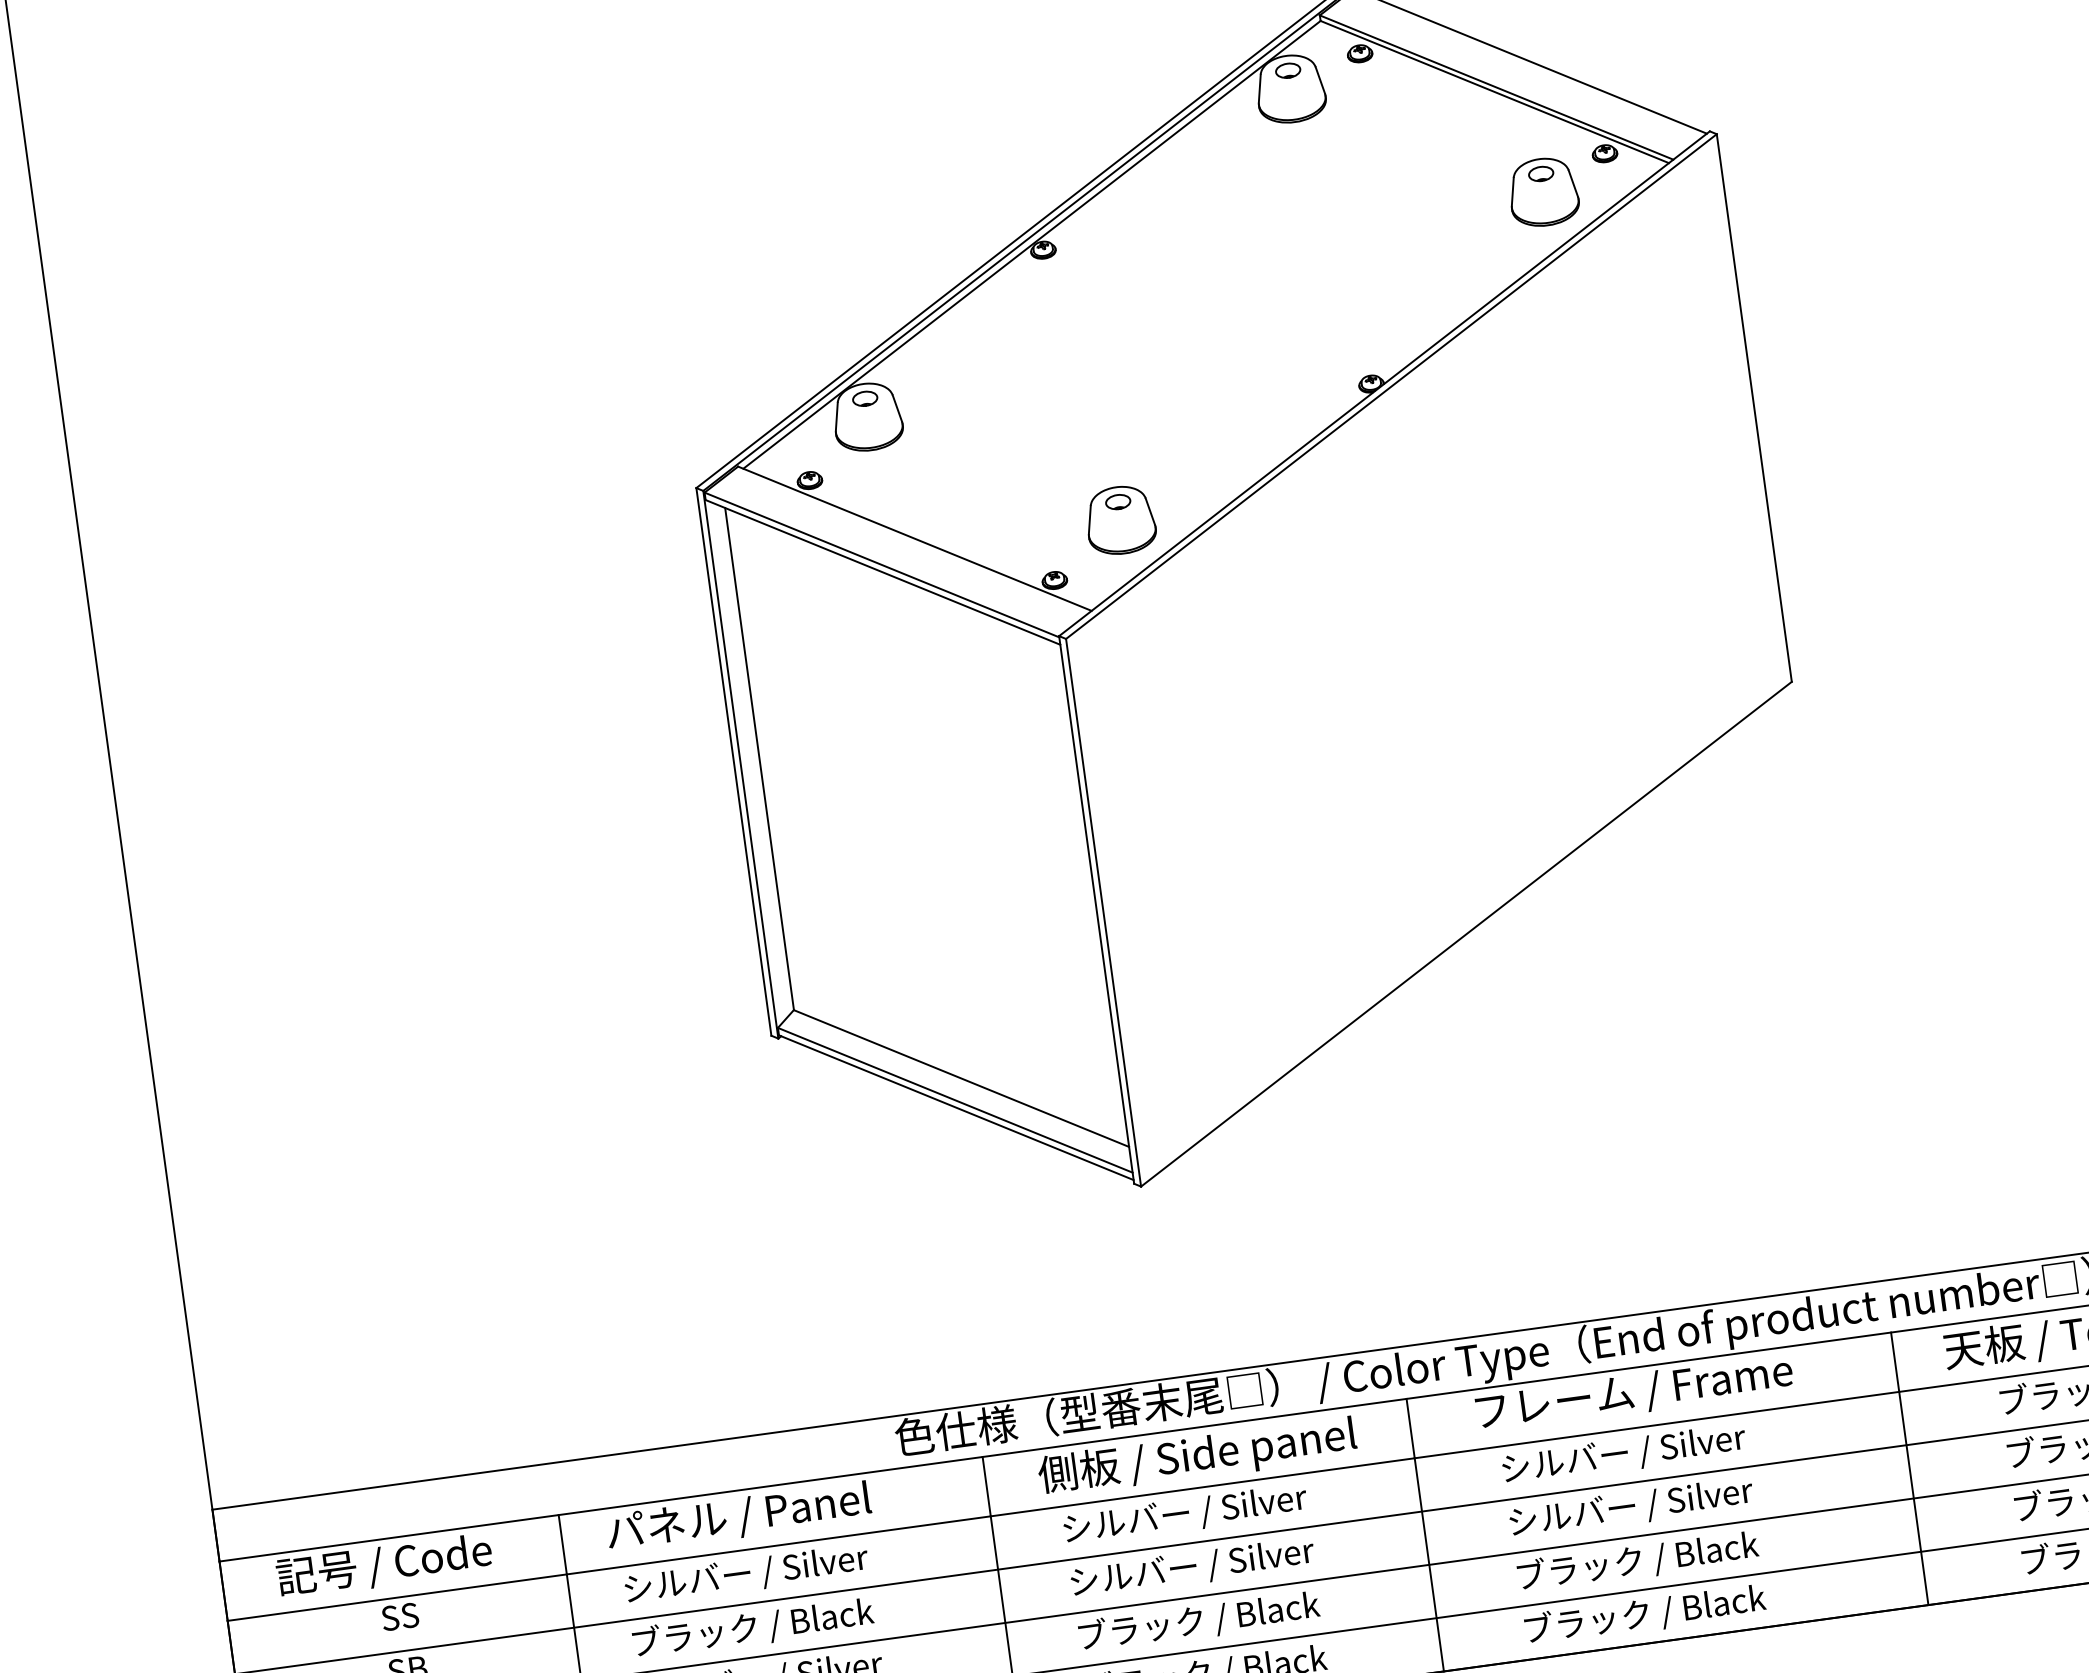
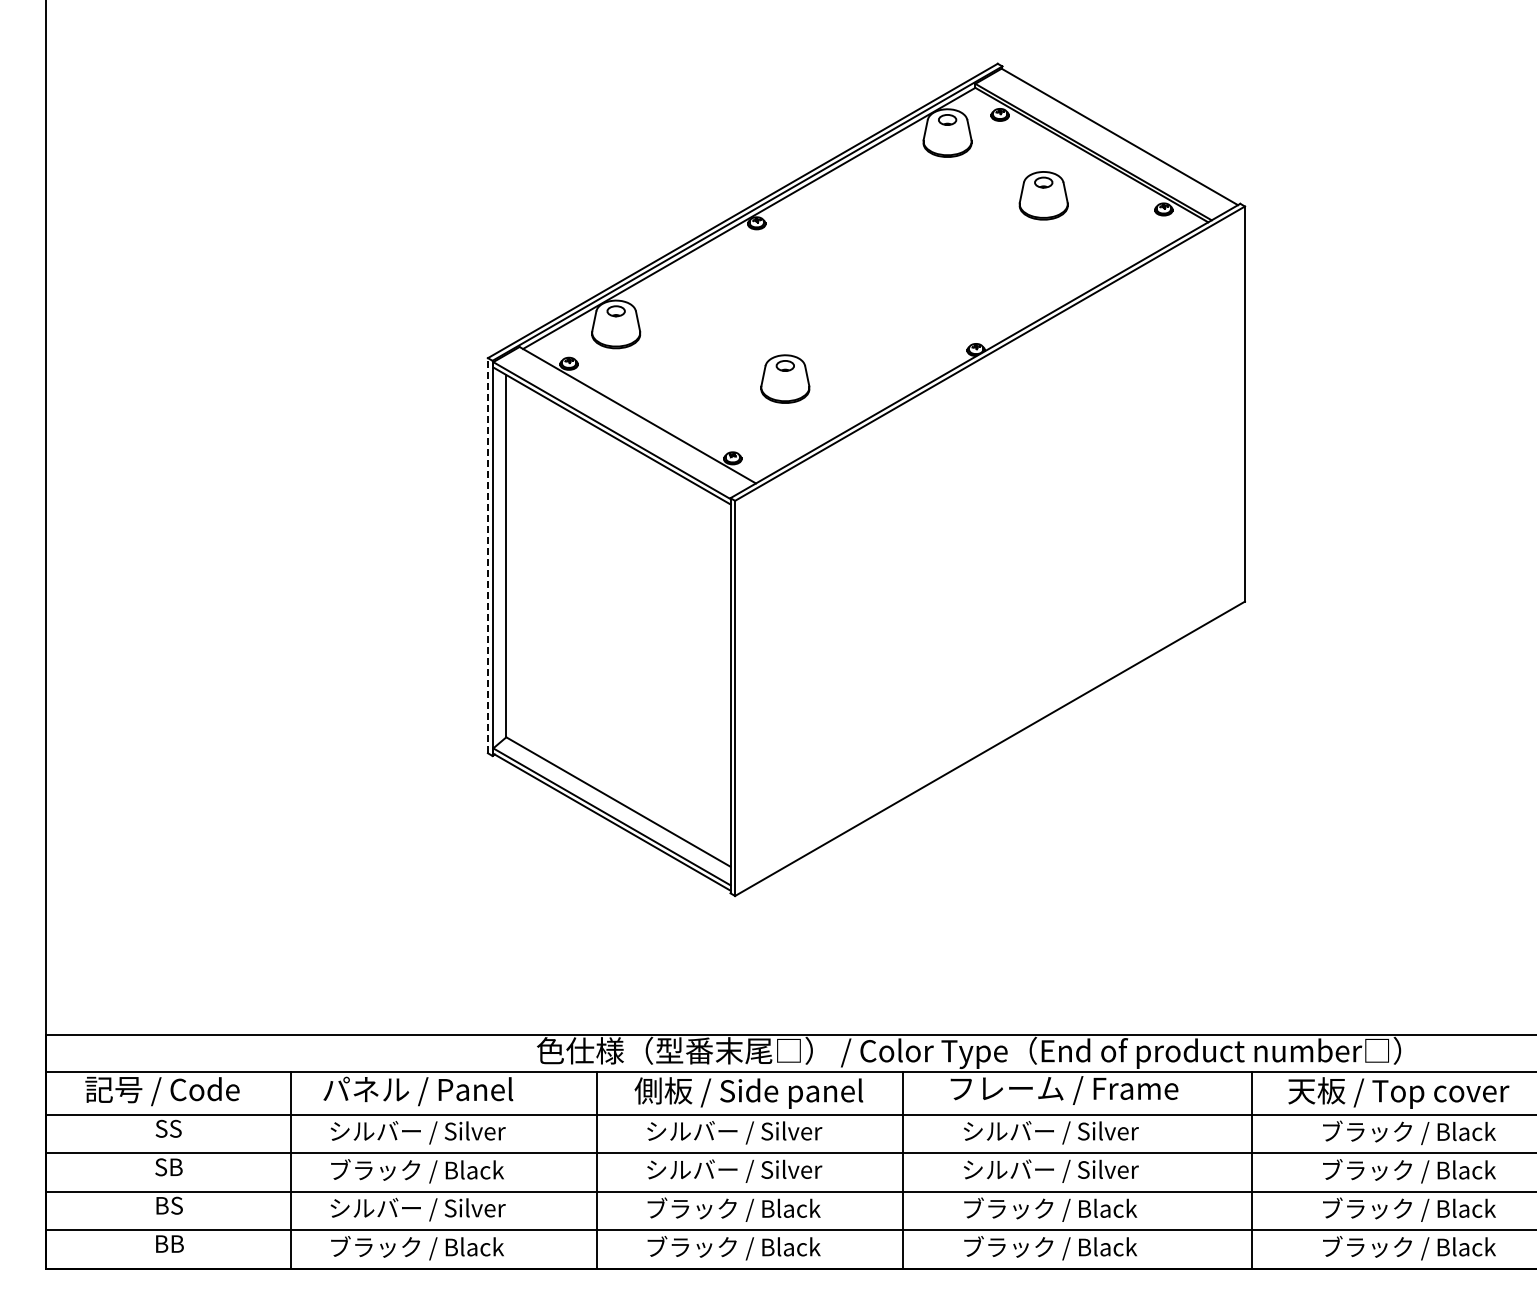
part: (1543, 191) -> (1043, 195), moved
part: (1120, 519) -> (785, 378), moved
line: (733, 761) -> (487, 555), solid -> dashed

